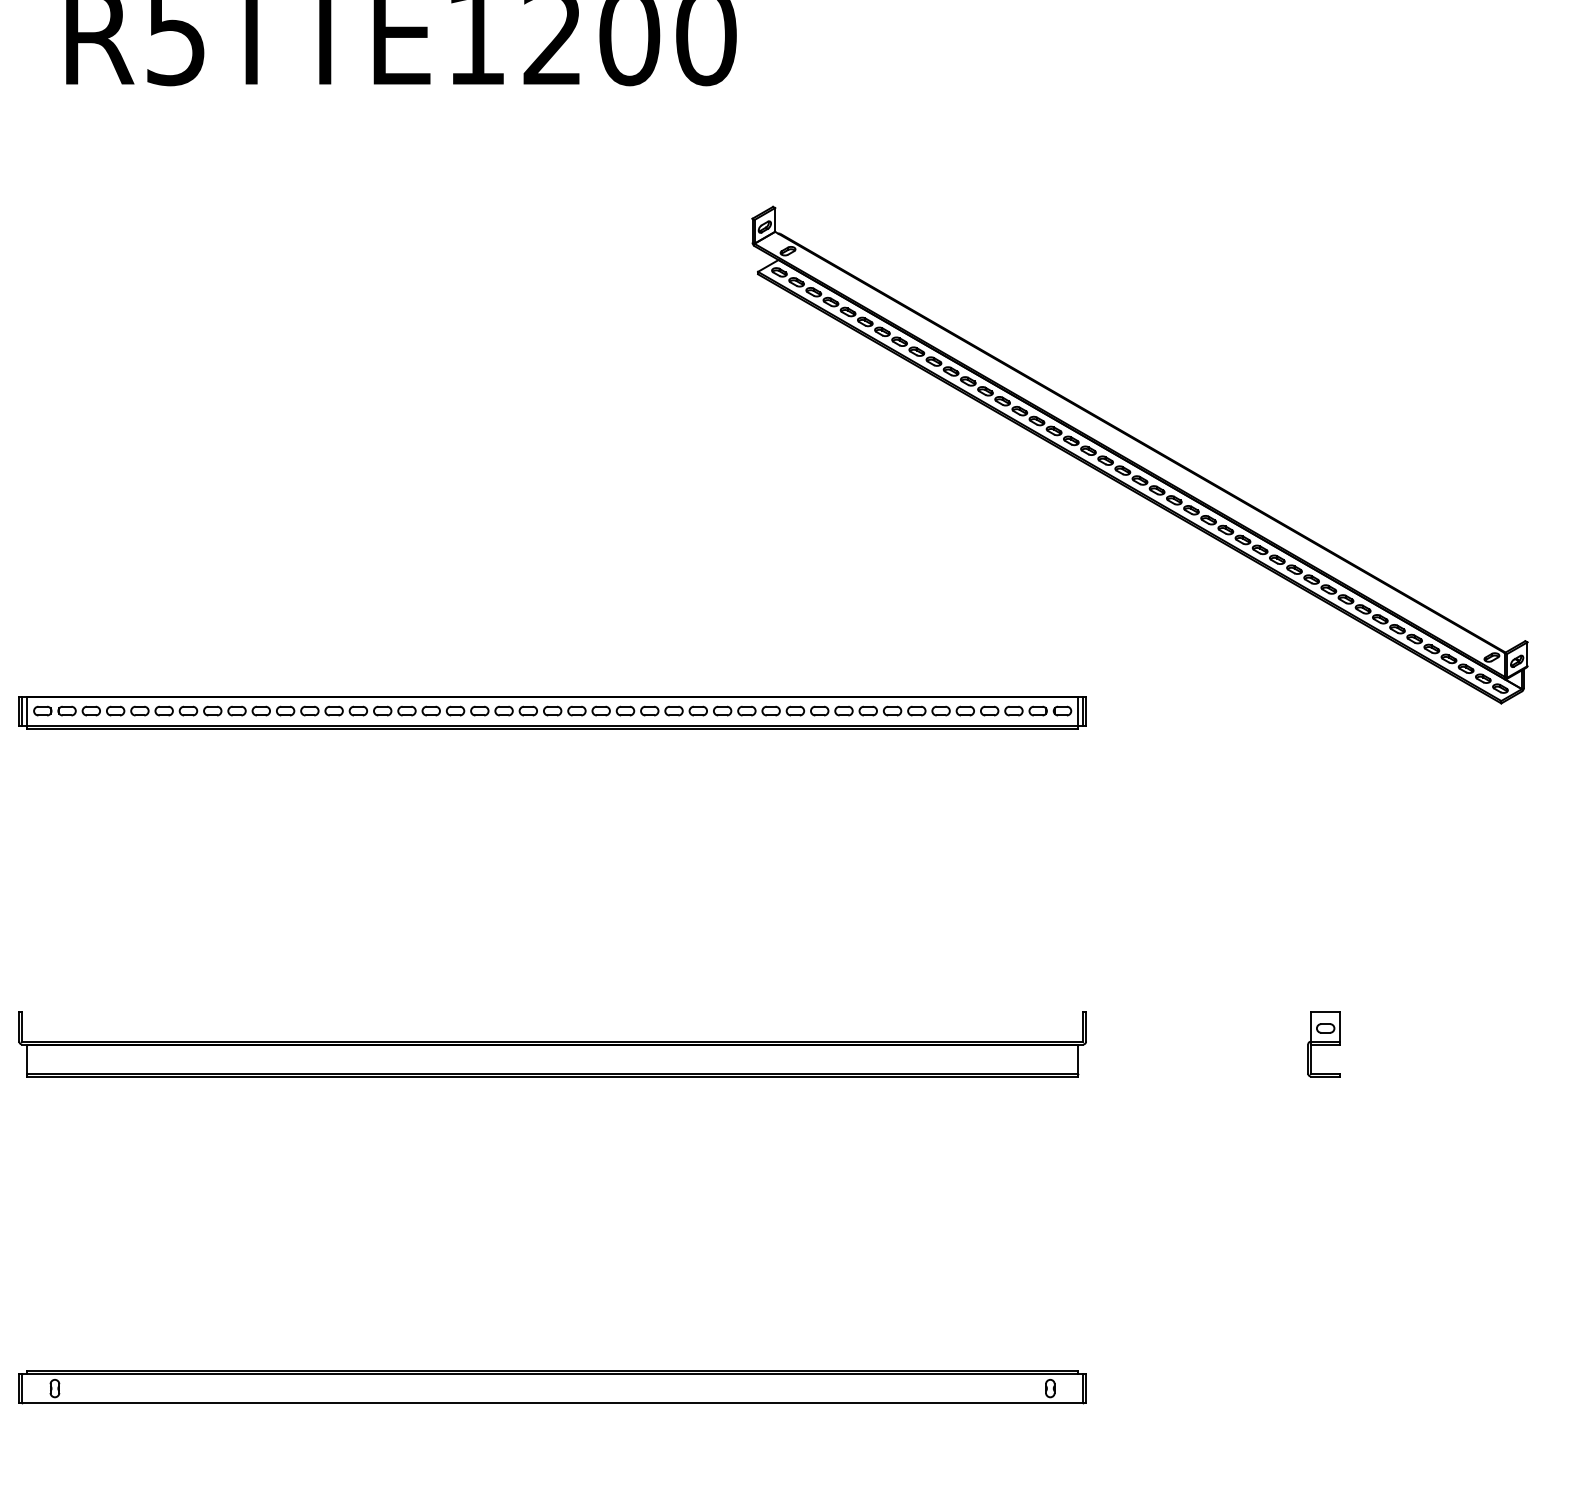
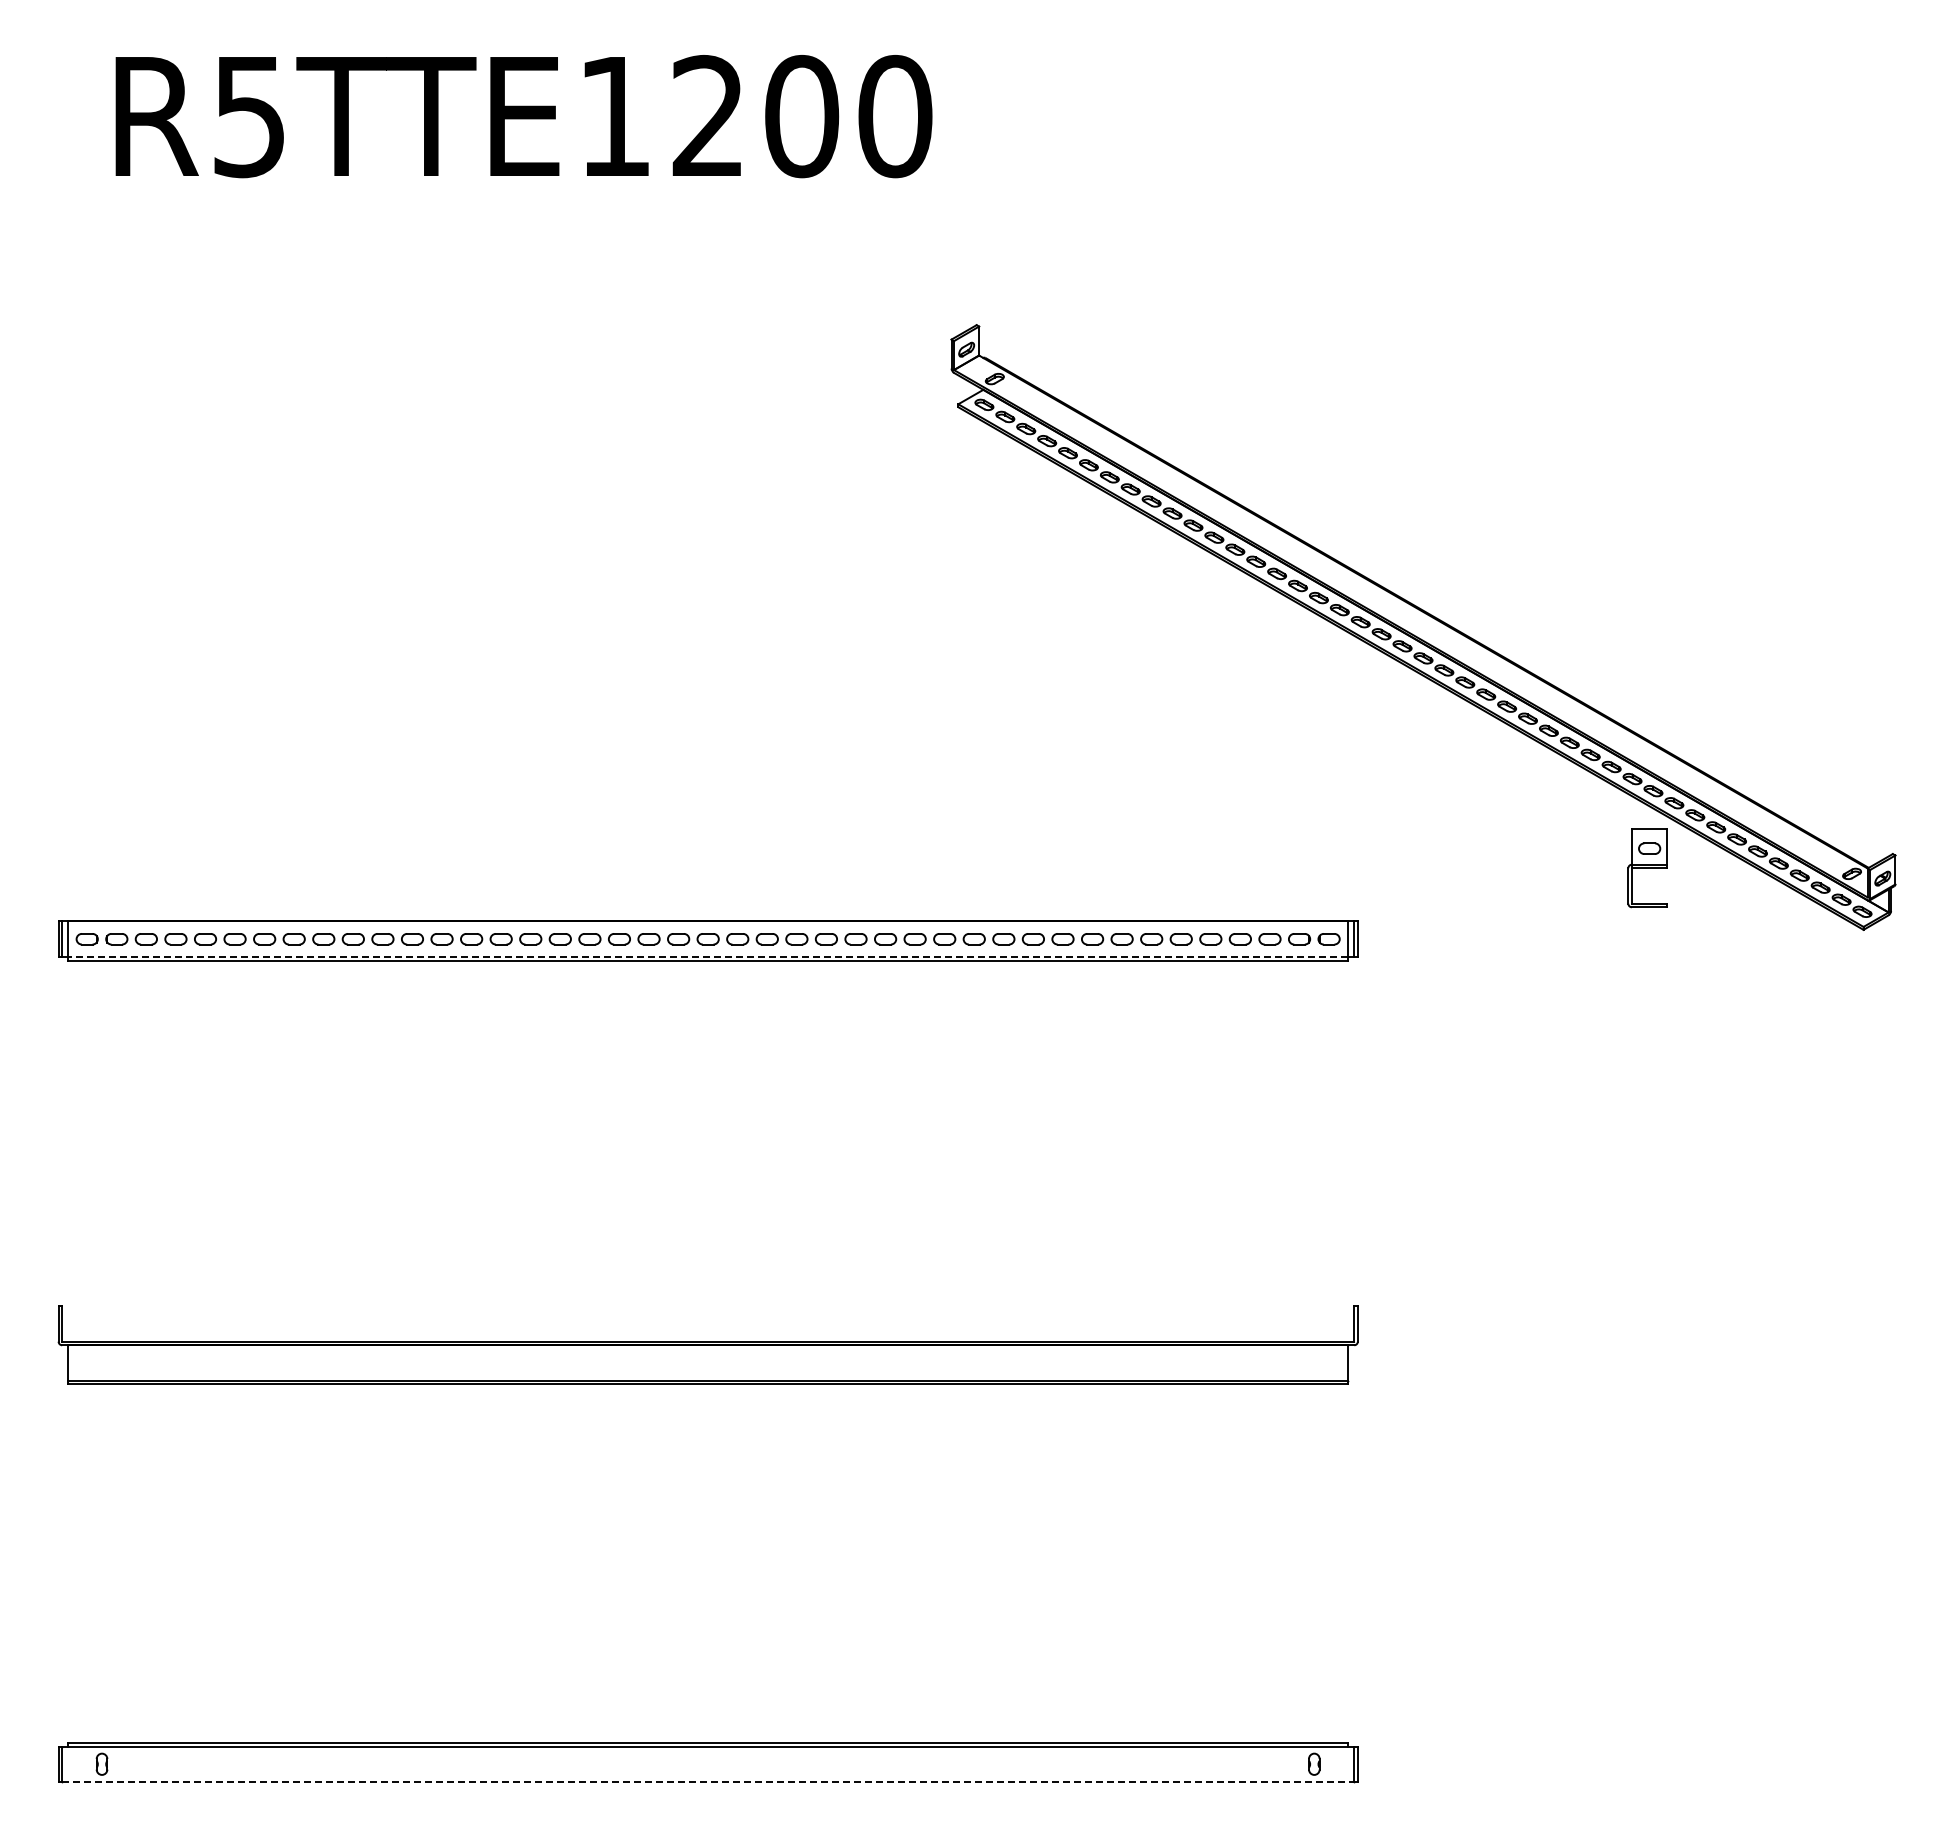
line: (552, 725) -> (707, 956), solid -> dashed
part: (1323, 1044) -> (1647, 868), moved
line: (552, 1403) -> (708, 1782), solid -> dashed

